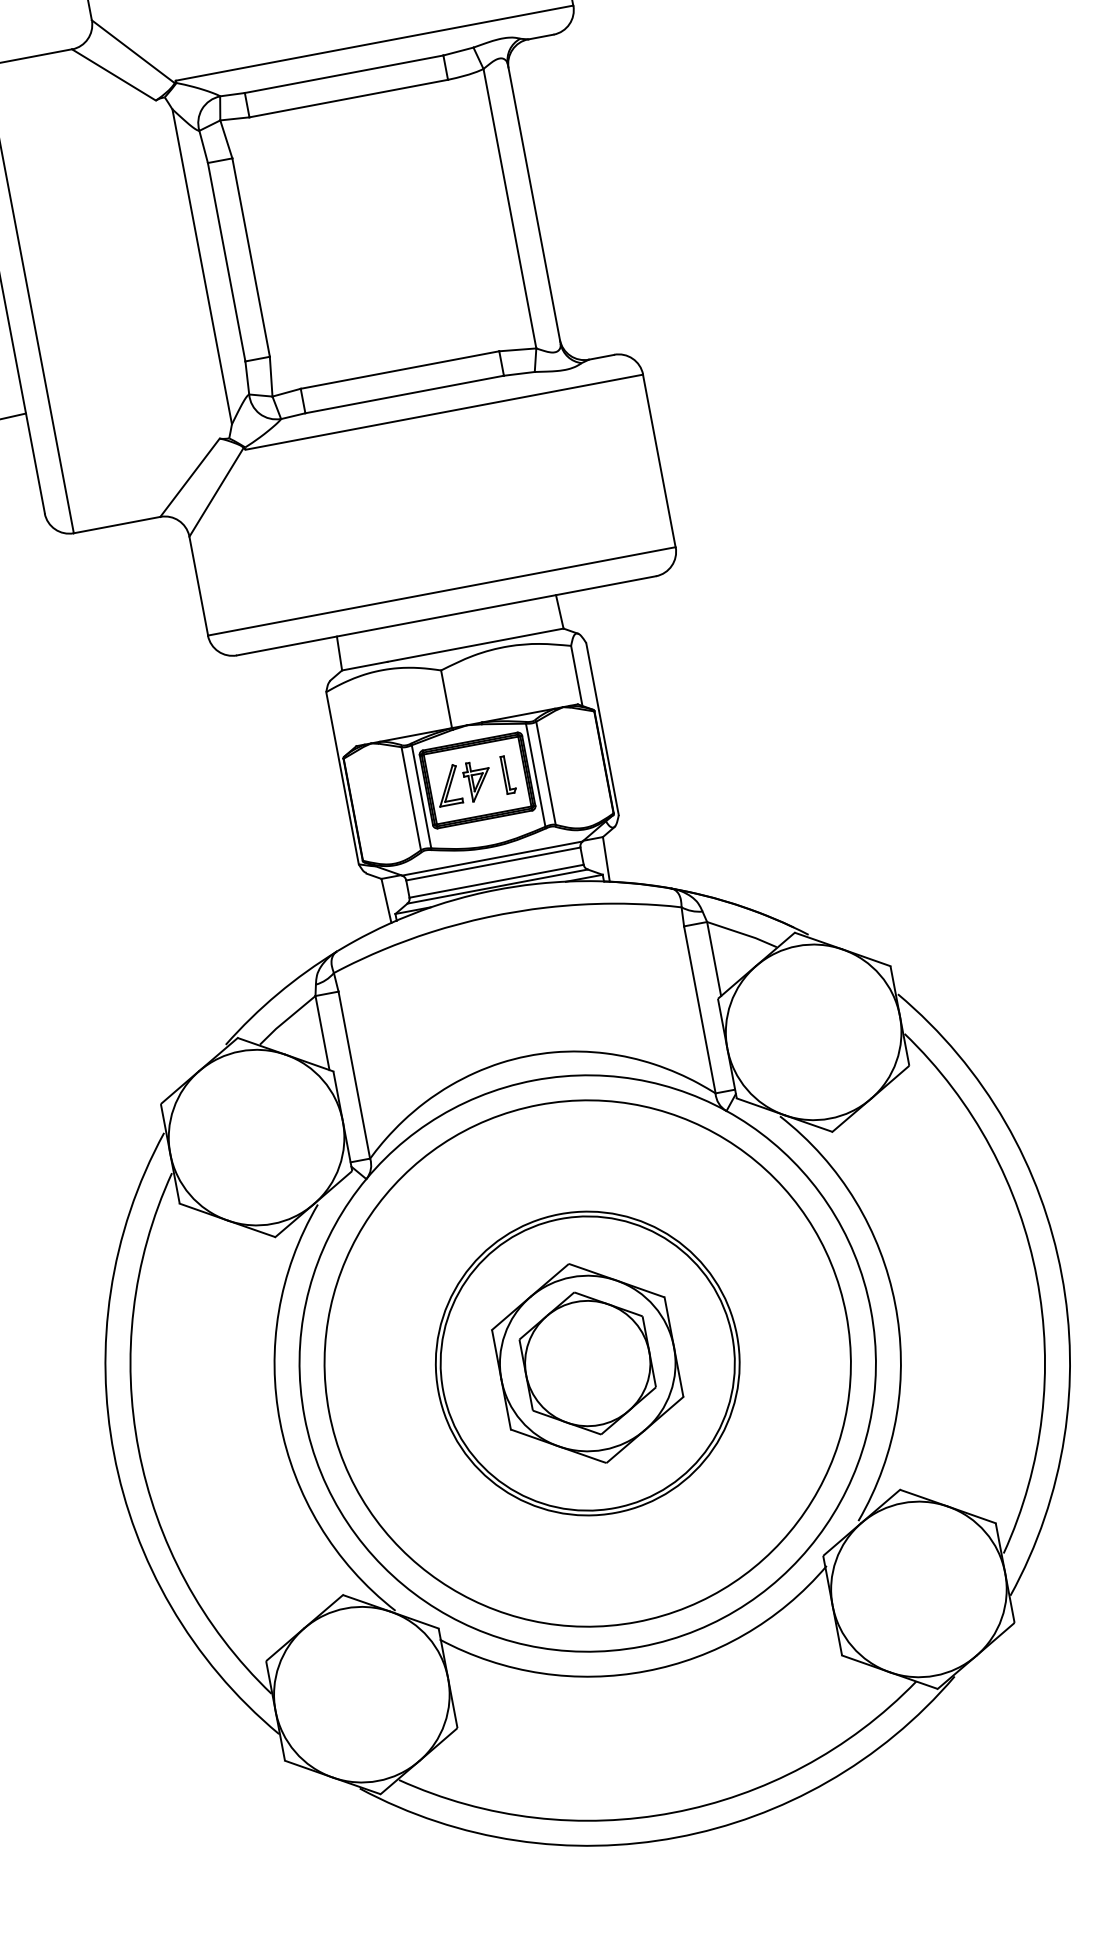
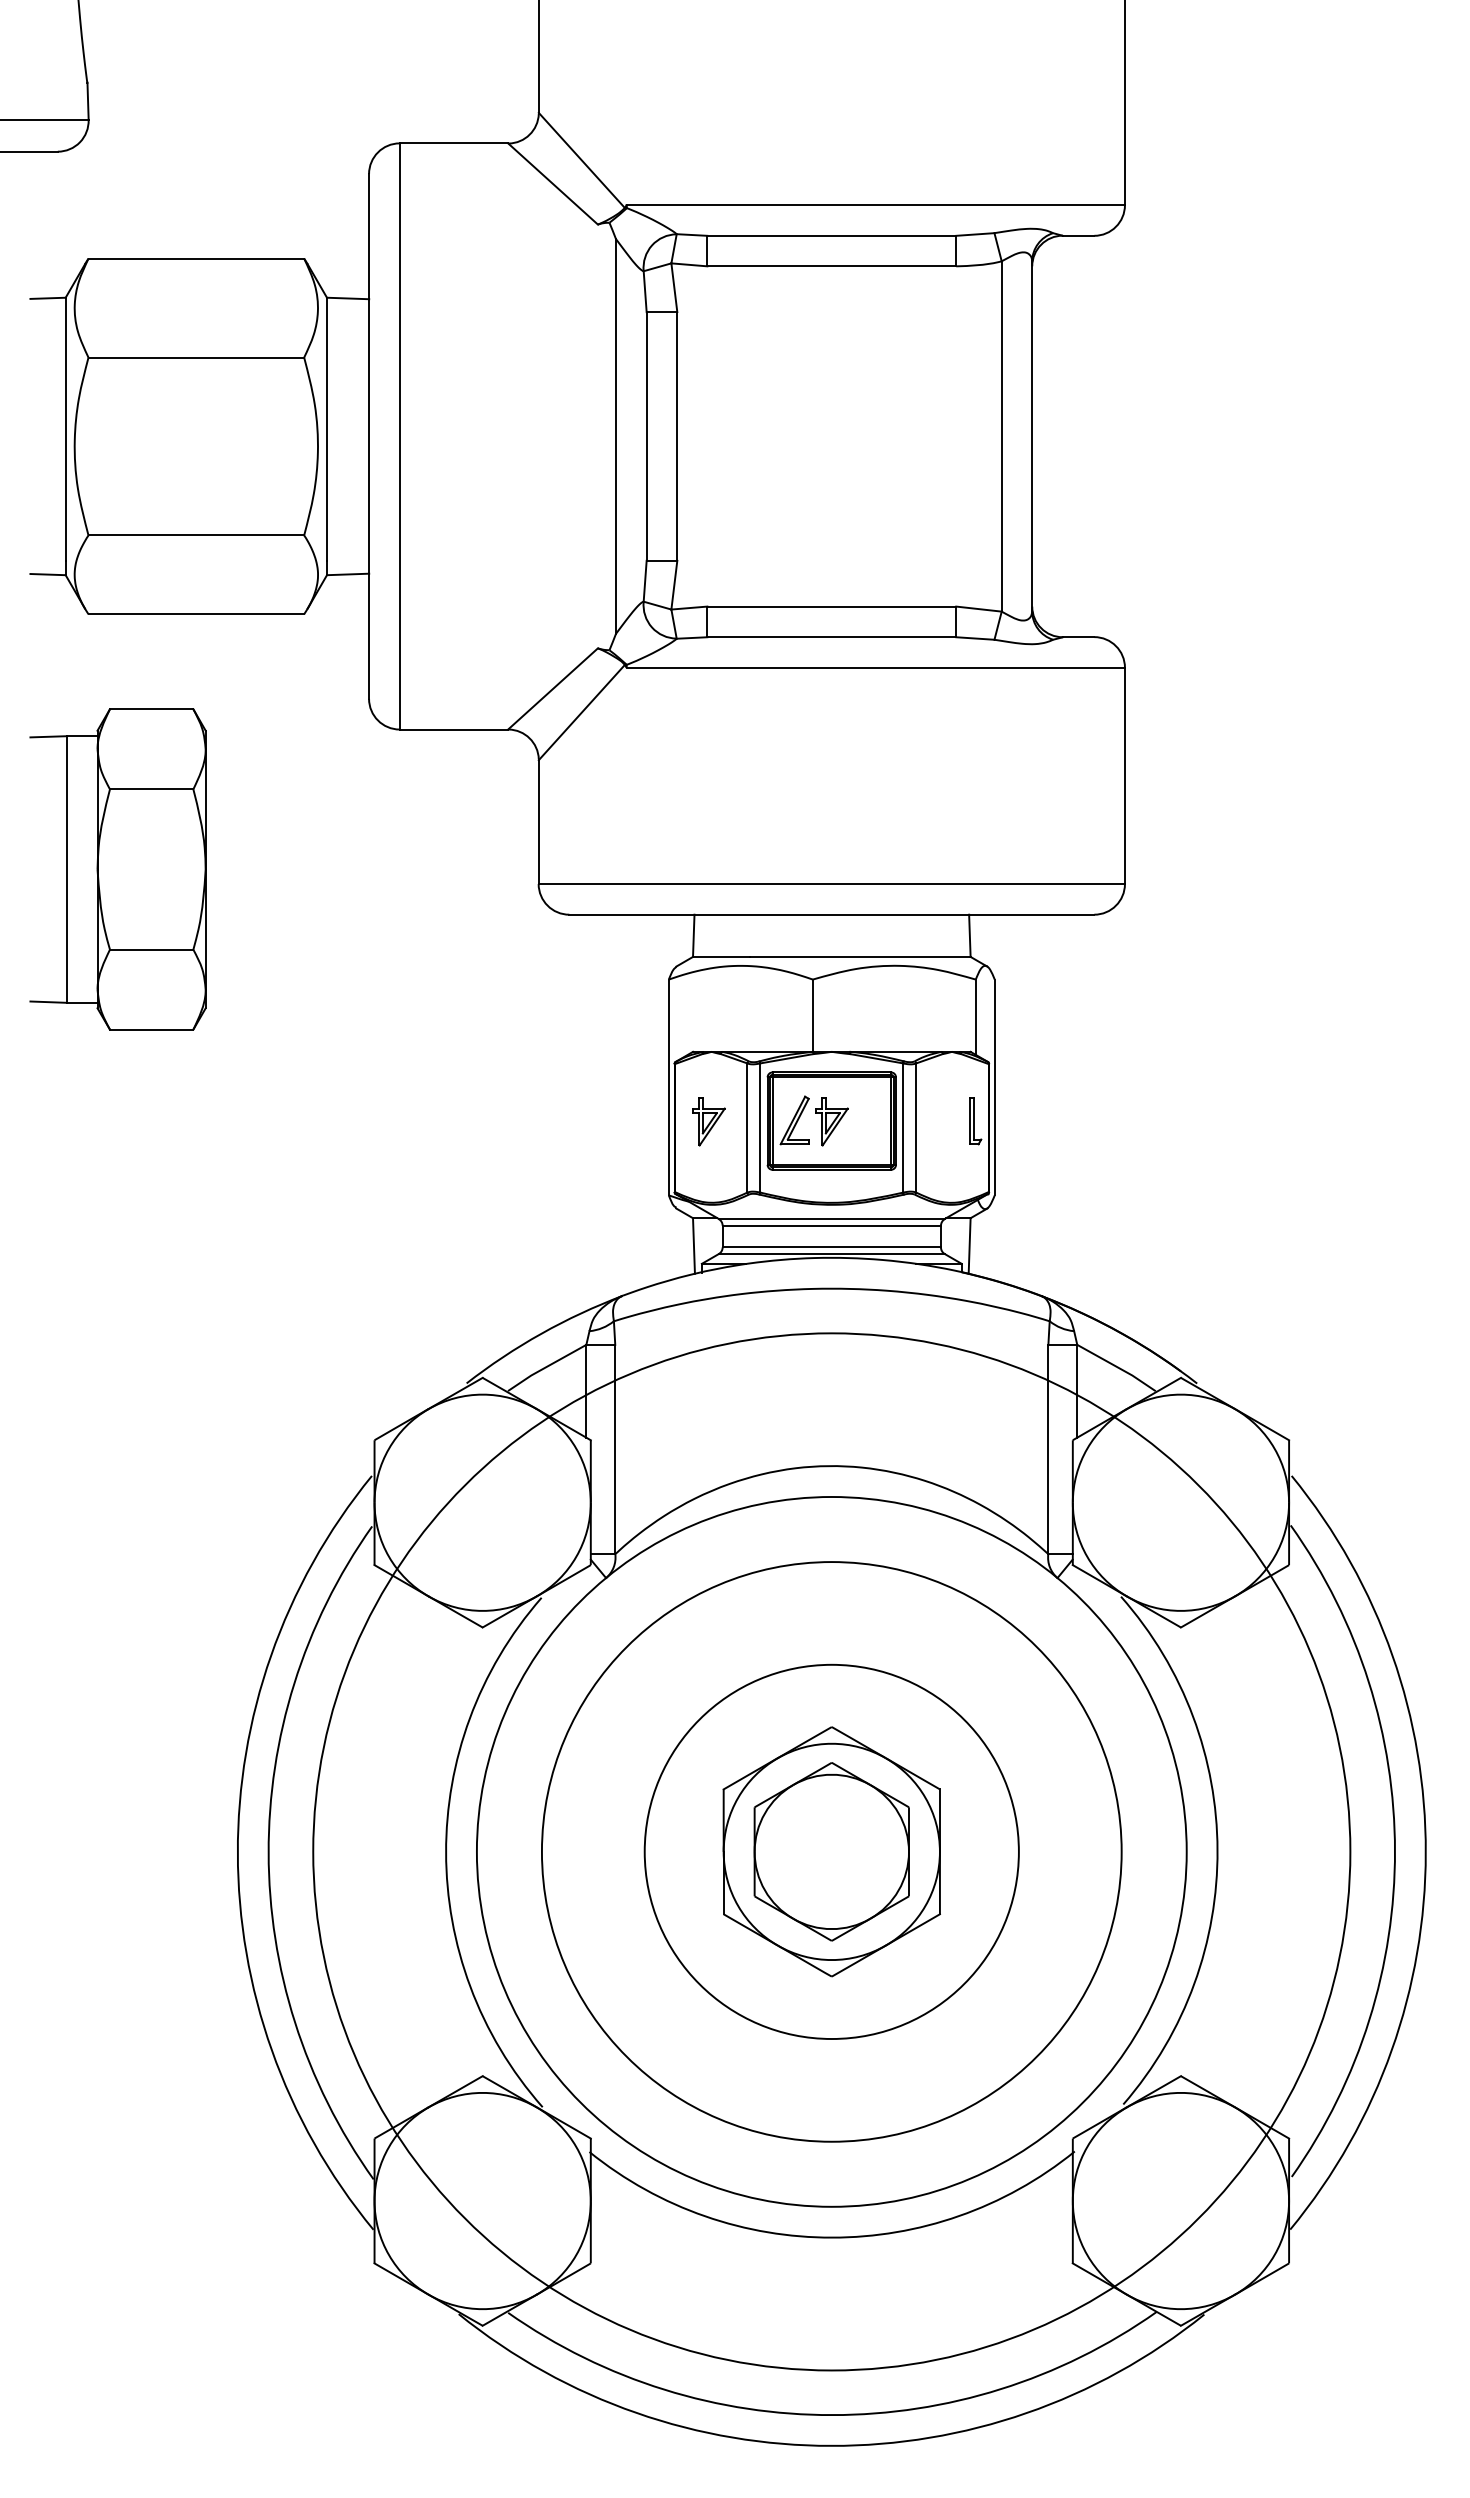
part: (508, 774) -> (975, 1121), moved
part: (379, 799) -> (708, 1121), added
circle: (587, 1363) -> (831, 1851), size x1.6
circle: (587, 1363) -> (831, 1851), size x1.6

